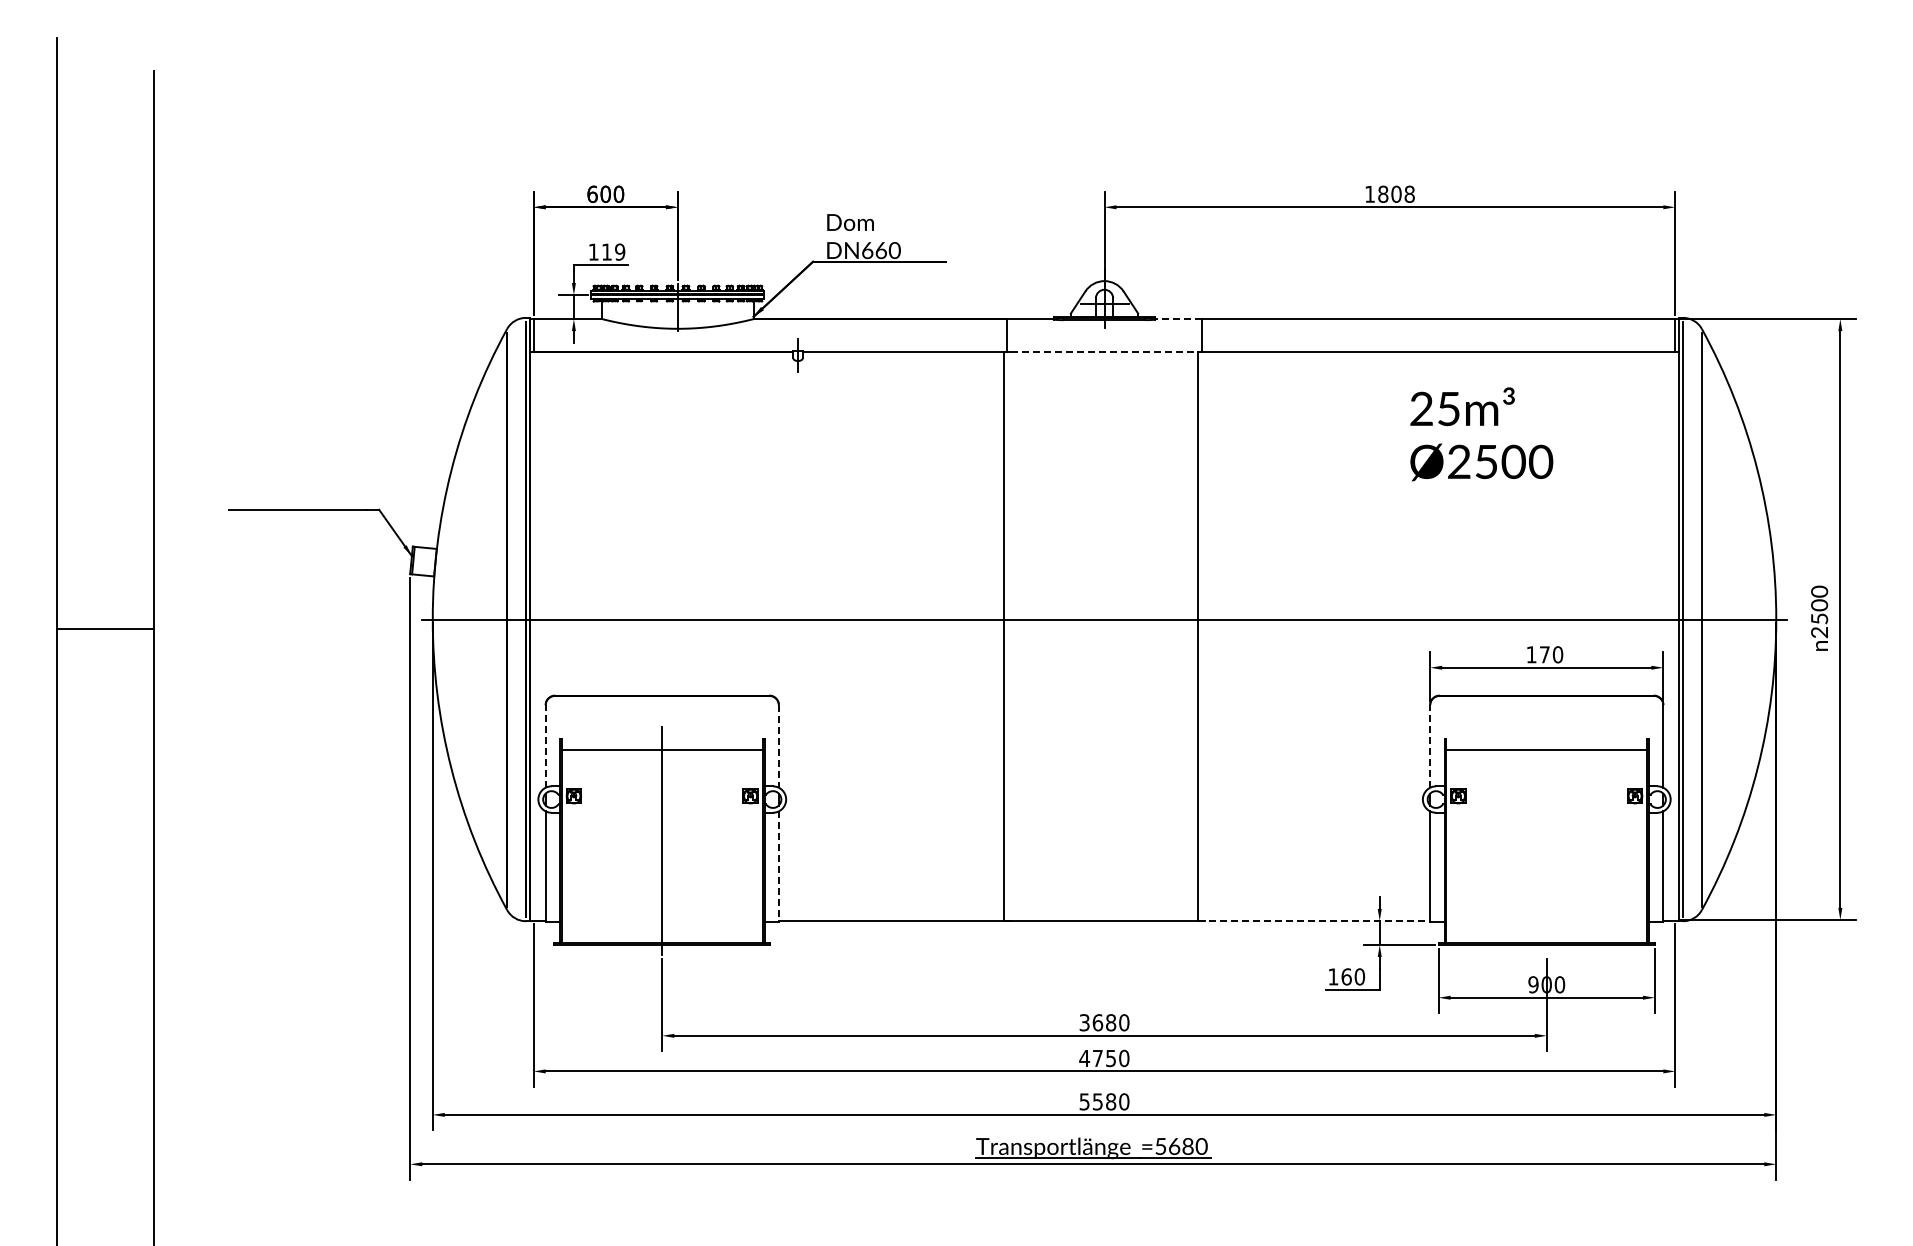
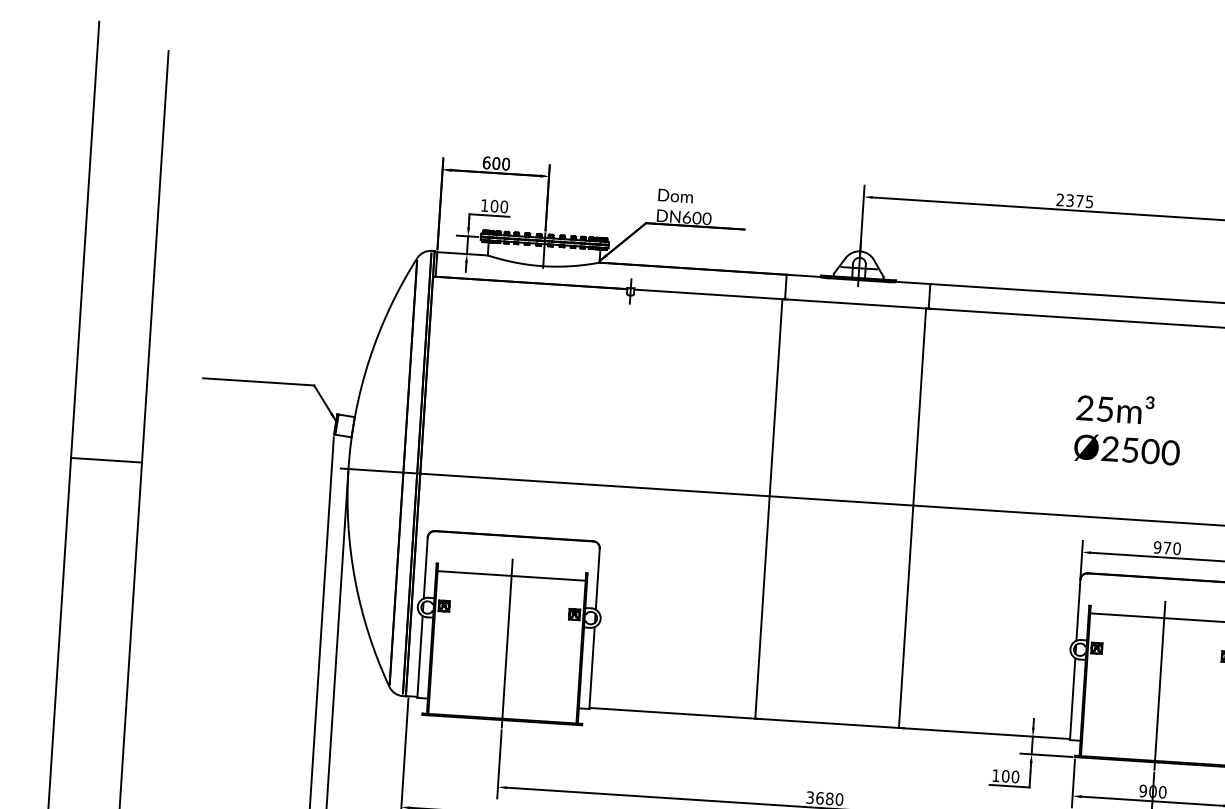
text: (1389, 193) -> (1074, 200), 1808 -> 2375
text: (881, 250) -> (697, 218), DN660 -> DN600
text: (613, 251) -> (499, 206), 119 -> 100
line: (1177, 319) -> (912, 283), dashed -> solid
line: (1104, 352) -> (856, 304), dashed -> solid
text: (1481, 434) -> (1128, 429), moved
text: (1531, 654) -> (1157, 547), 170 -> 970
line: (545, 745) -> (425, 567), dashed -> solid
line: (1430, 745) -> (1078, 609), dashed -> solid
line: (778, 746) -> (597, 579), dashed -> solid
line: (1546, 841) -> (1159, 685), added
line: (778, 867) -> (591, 668), dashed -> solid
line: (1314, 920) -> (984, 733), dashed -> solid
text: (1346, 976) -> (1005, 776), 160 -> 100

